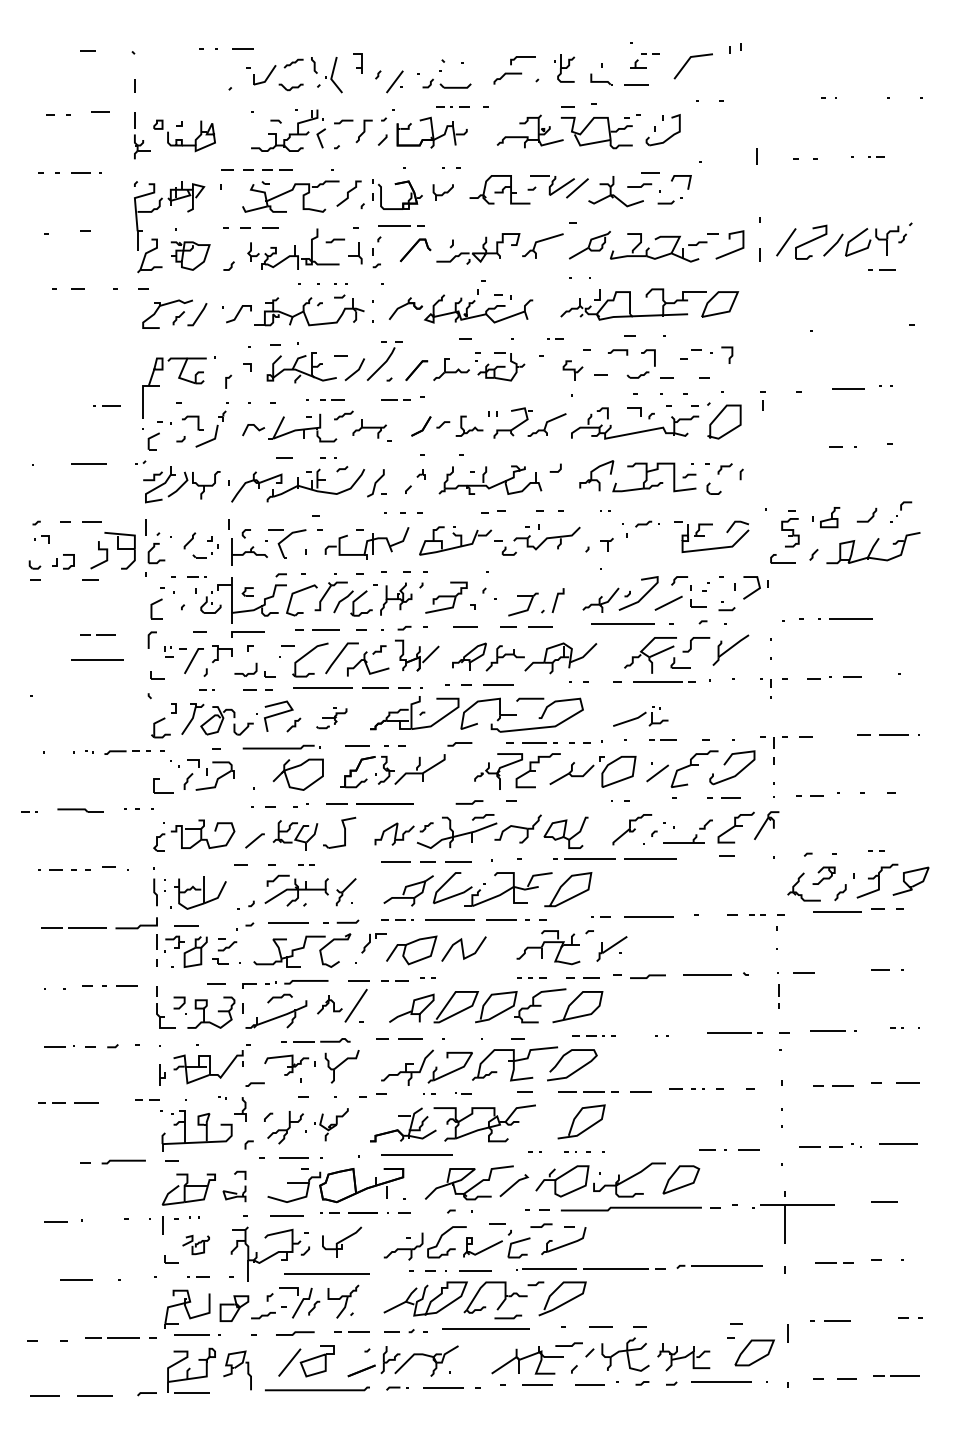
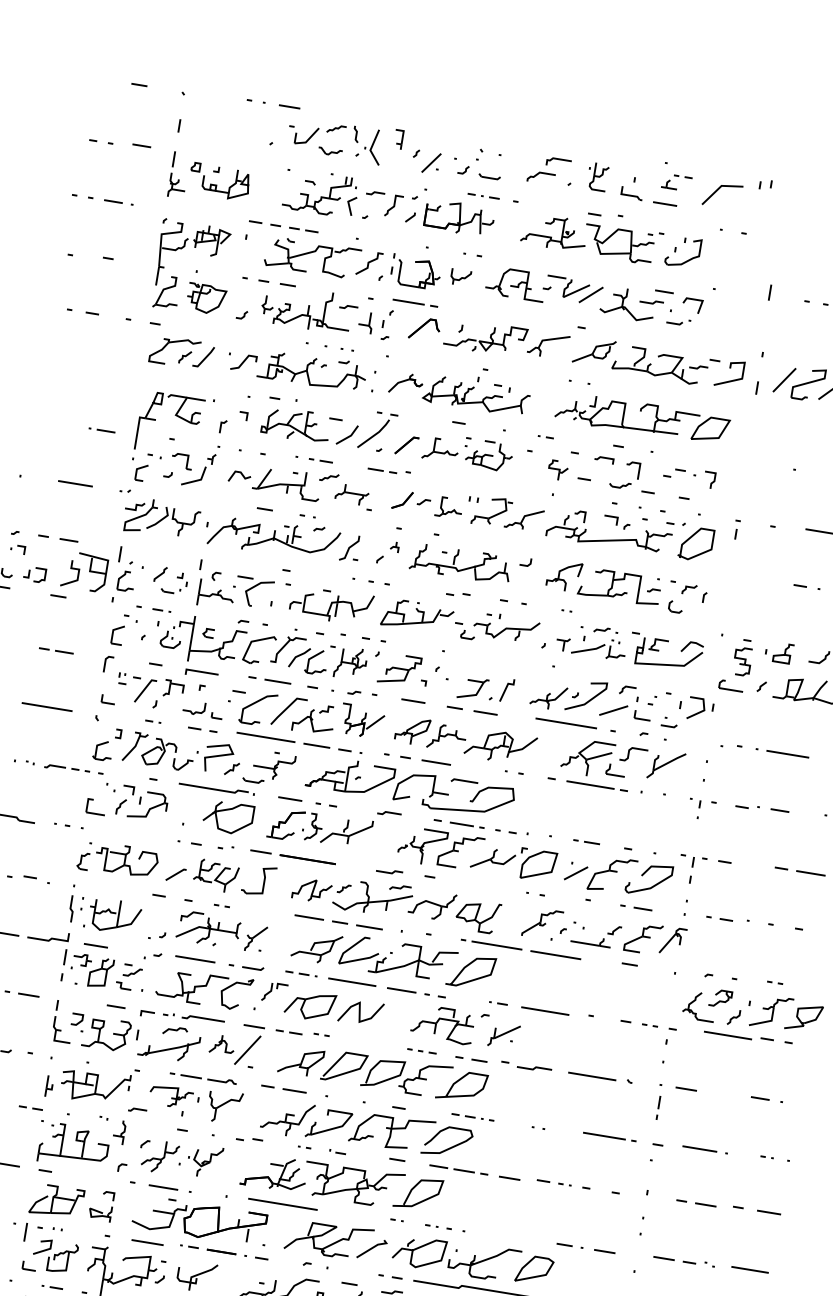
part: (455, 86) -> (489, 177), size x0.71
line: (97, 659) -> (47, 706), moved
part: (640, 716) -> (598, 647), moved
part: (331, 718) -> (269, 768), size x1.67
curve: (575, 1119) -> (412, 1190), moved
part: (195, 1244) -> (54, 1255), size x1.67

